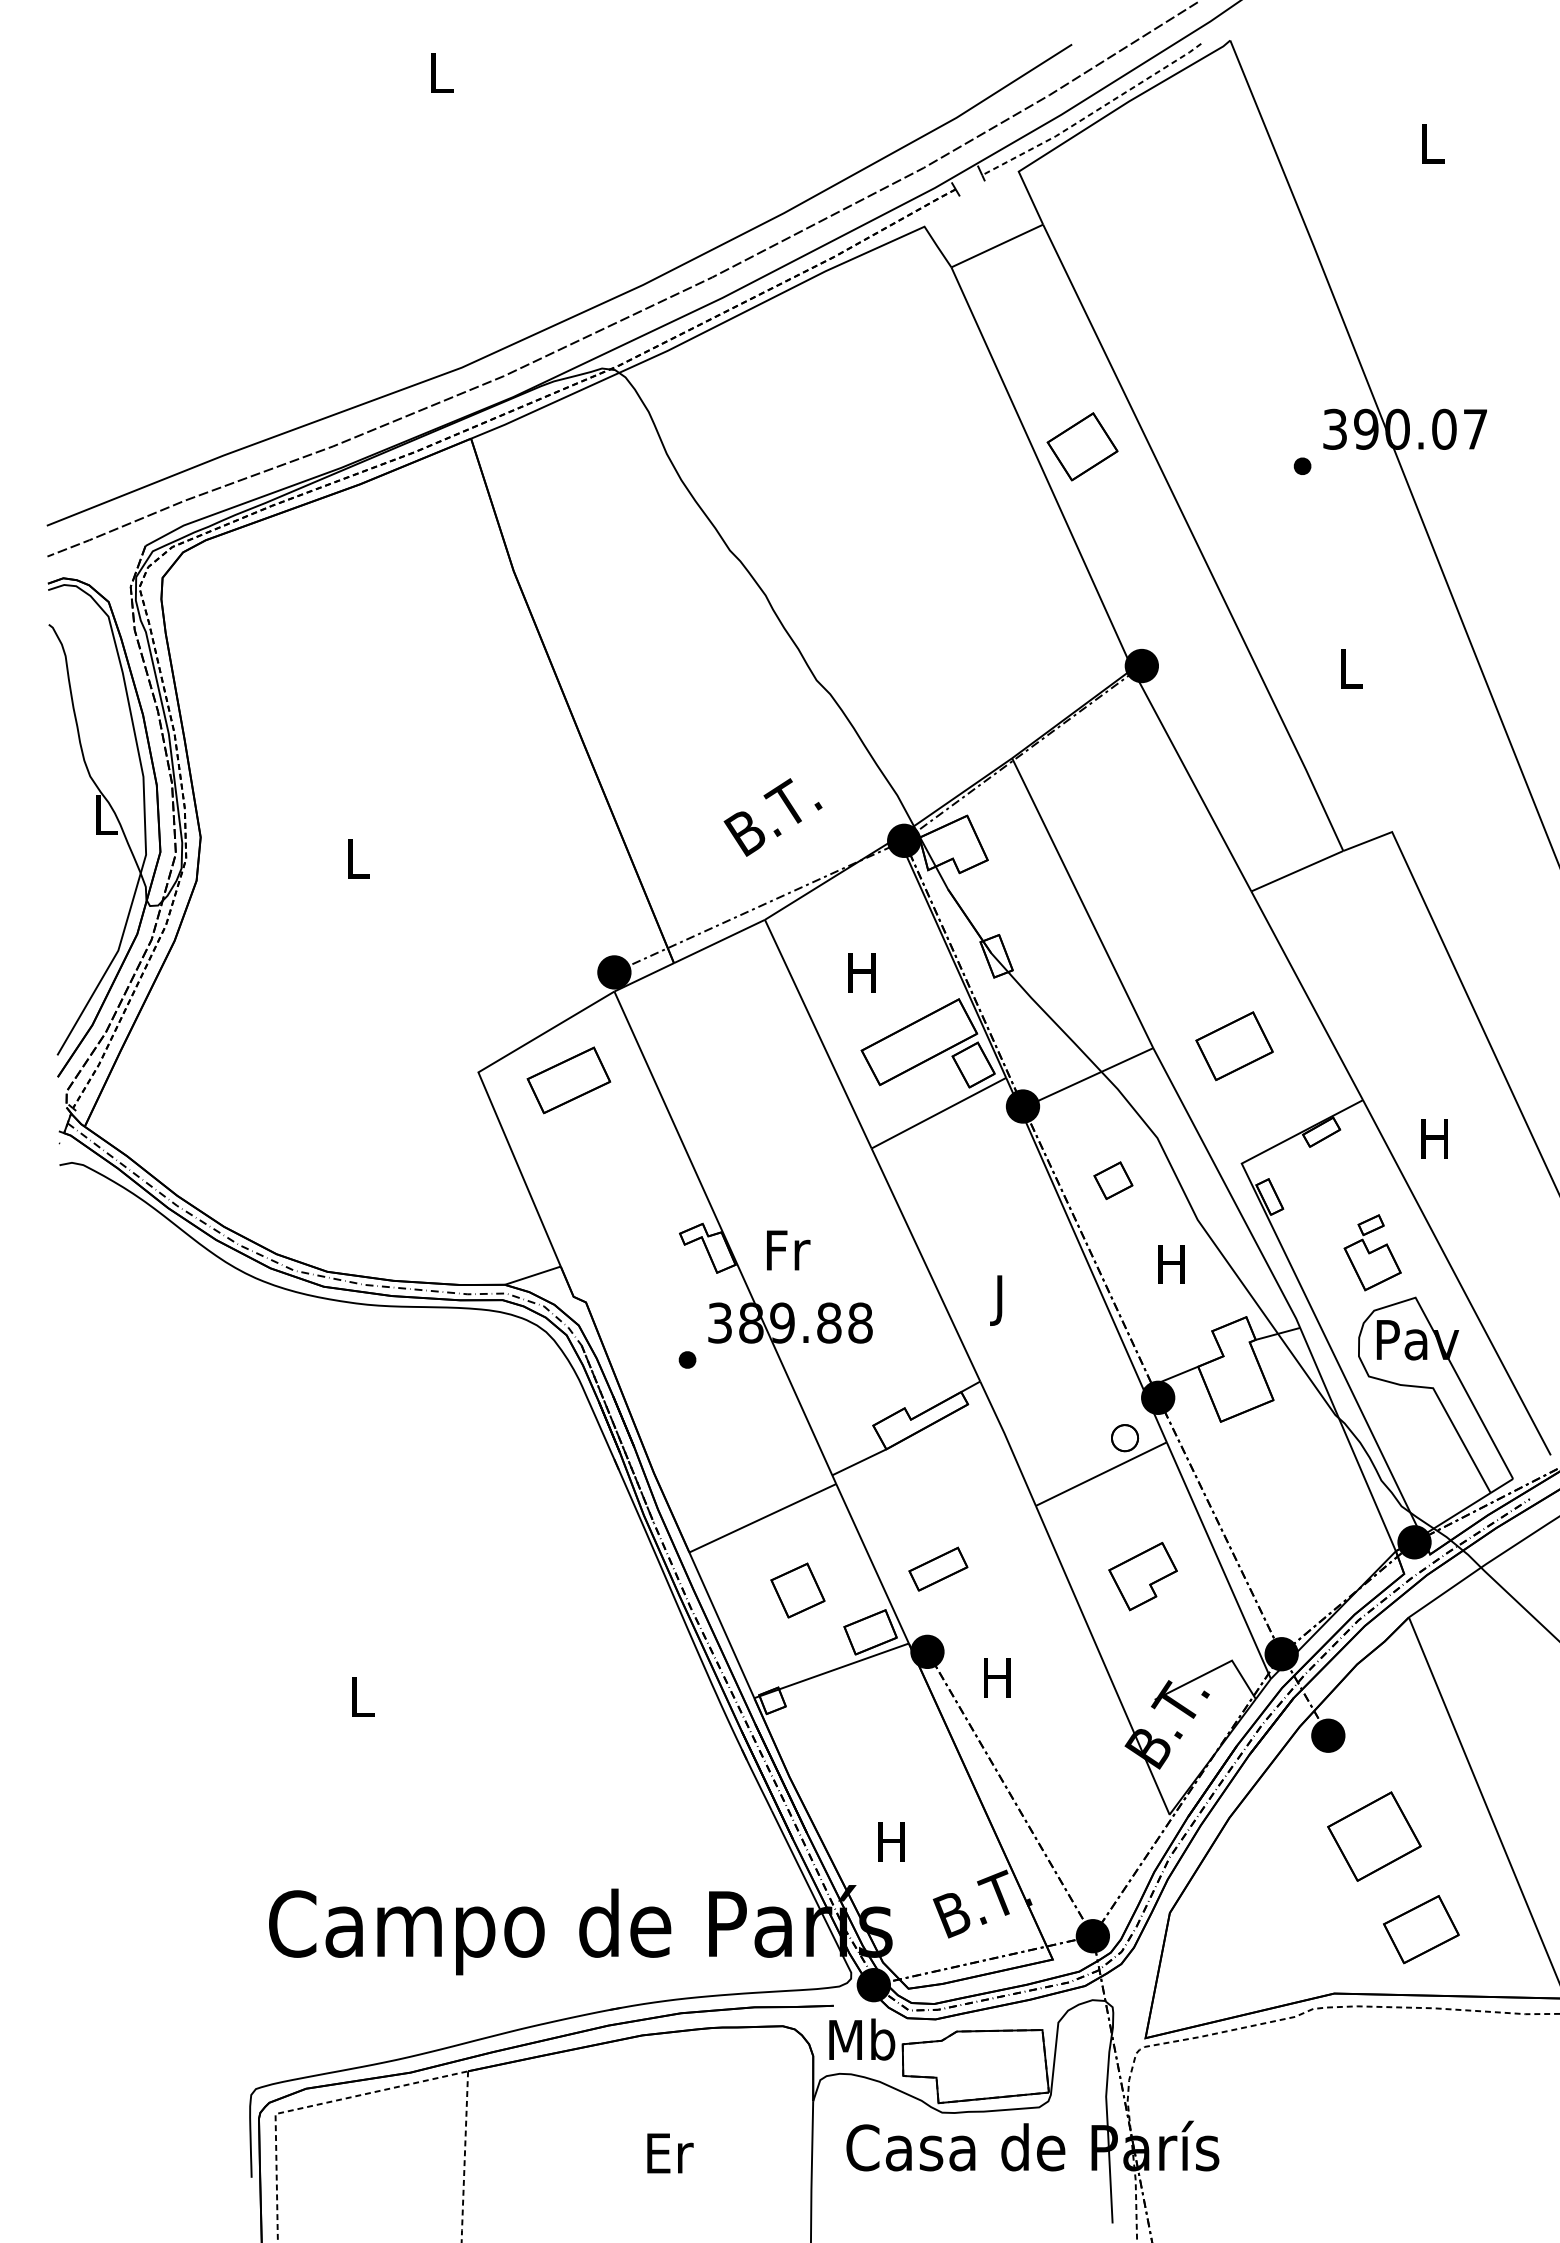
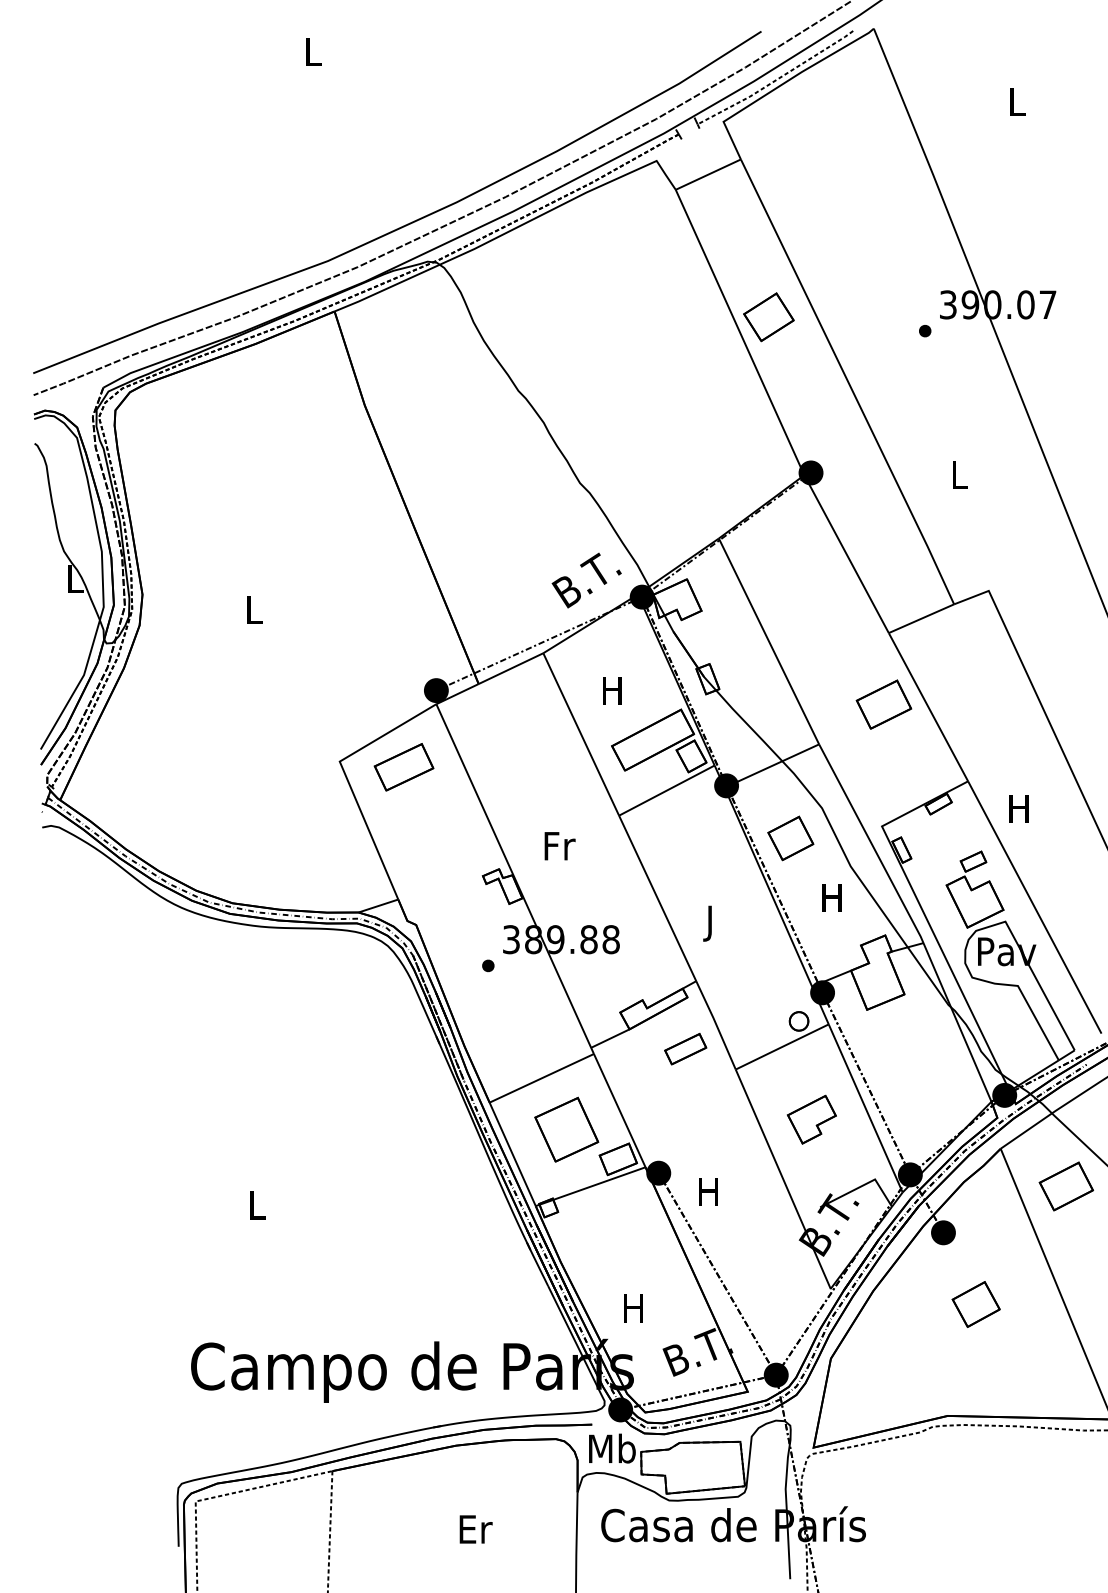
text: (772, 817) -> (586, 580), moved
part: (1234, 1046) -> (883, 704), moved
part: (1113, 1180) -> (790, 838), size x1.67
text: (788, 1250) -> (560, 846), moved
part: (1372, 1252) -> (974, 889), size x1.43
part: (938, 1568) -> (685, 1048), moved
part: (797, 1590) -> (566, 1129), size x1.67
part: (1374, 1836) -> (976, 1304), size x0.71
part: (1421, 1929) -> (1066, 1186), moved

